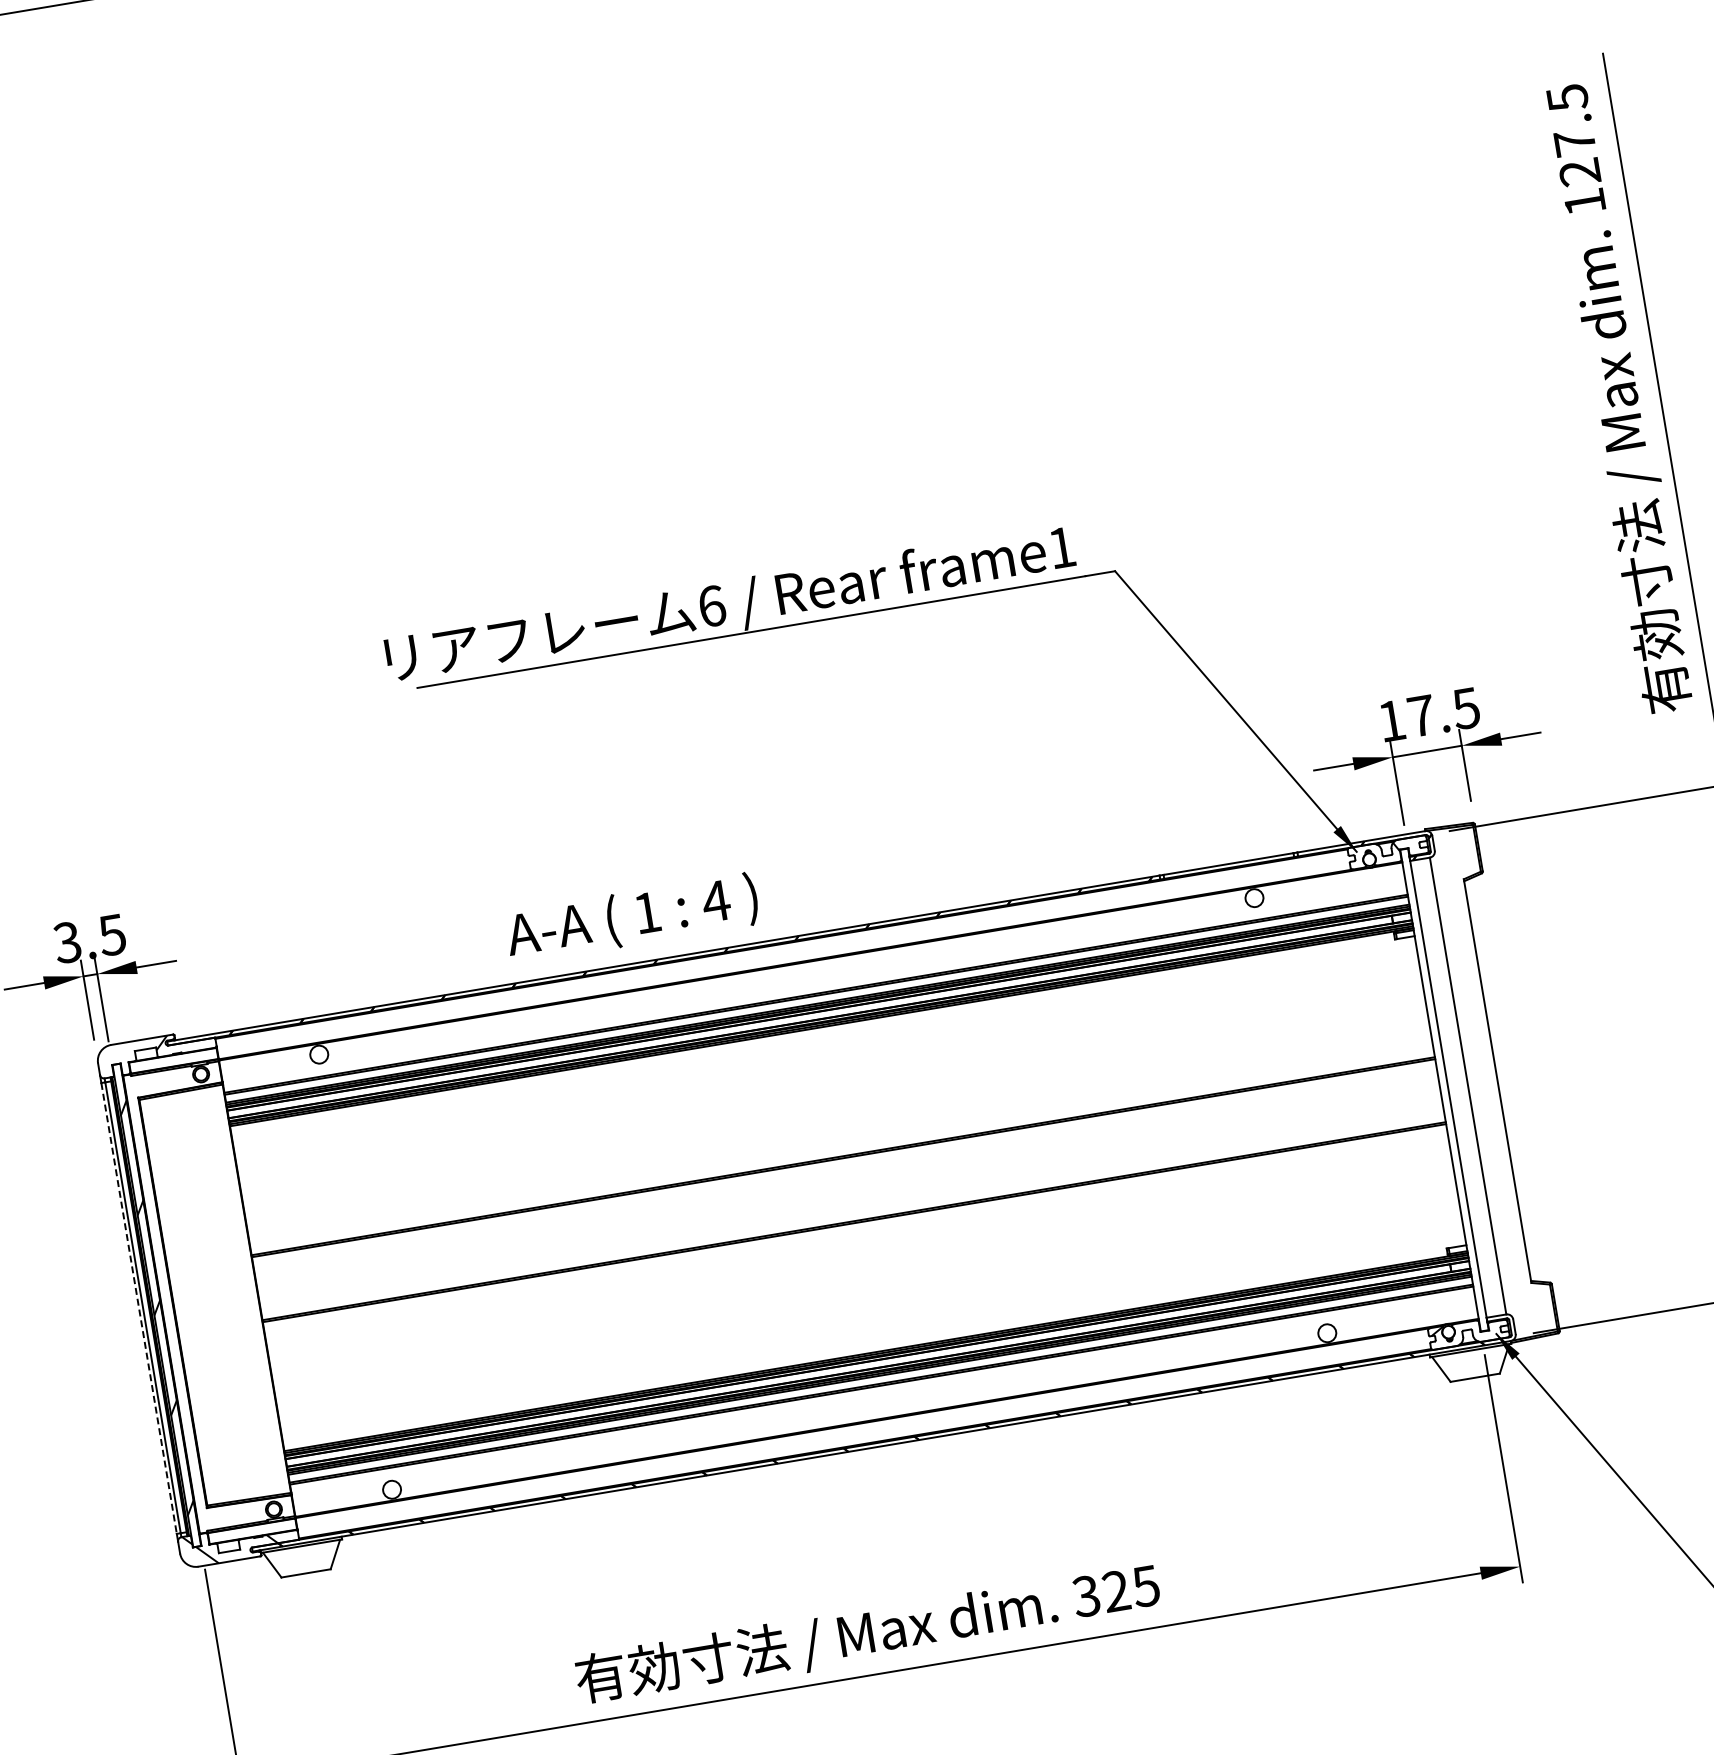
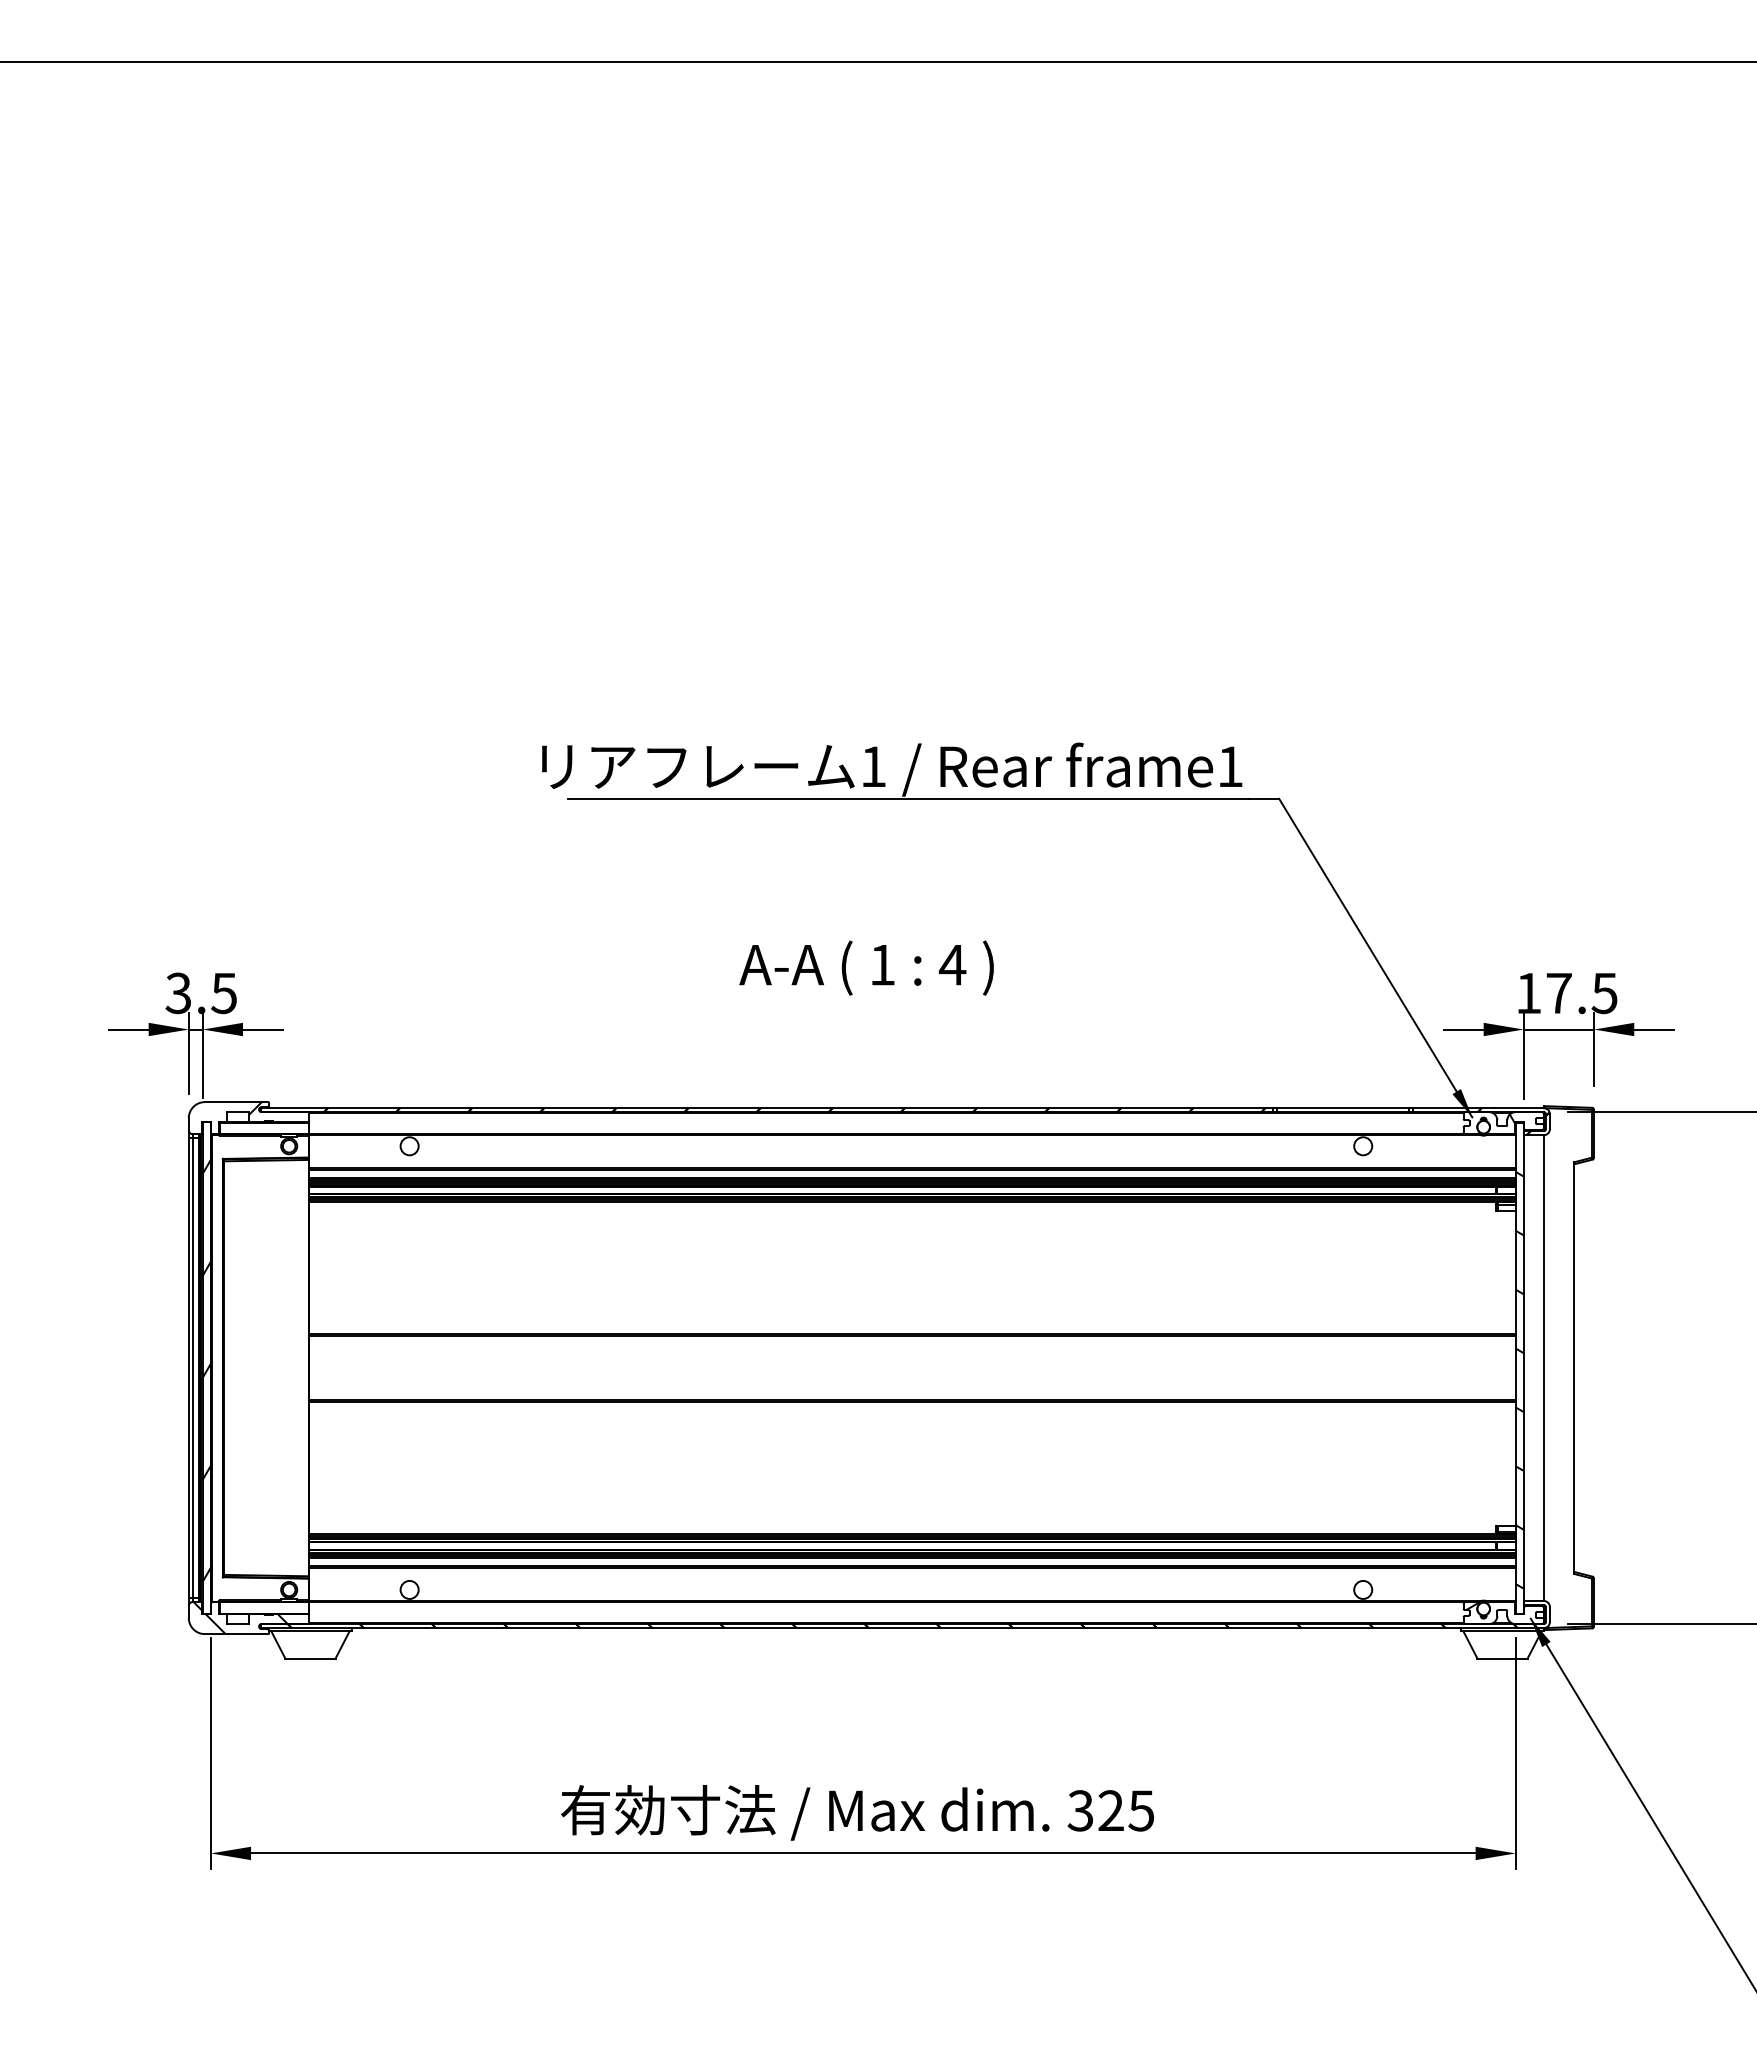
text: (711, 606) -> (873, 766), 6 -> 1
text: (631, 917) -> (866, 967), moved
hatch: (1446, 1101) -> (1519, 1379), added
line: (138, 1308) -> (188, 1368), dashed -> solid

